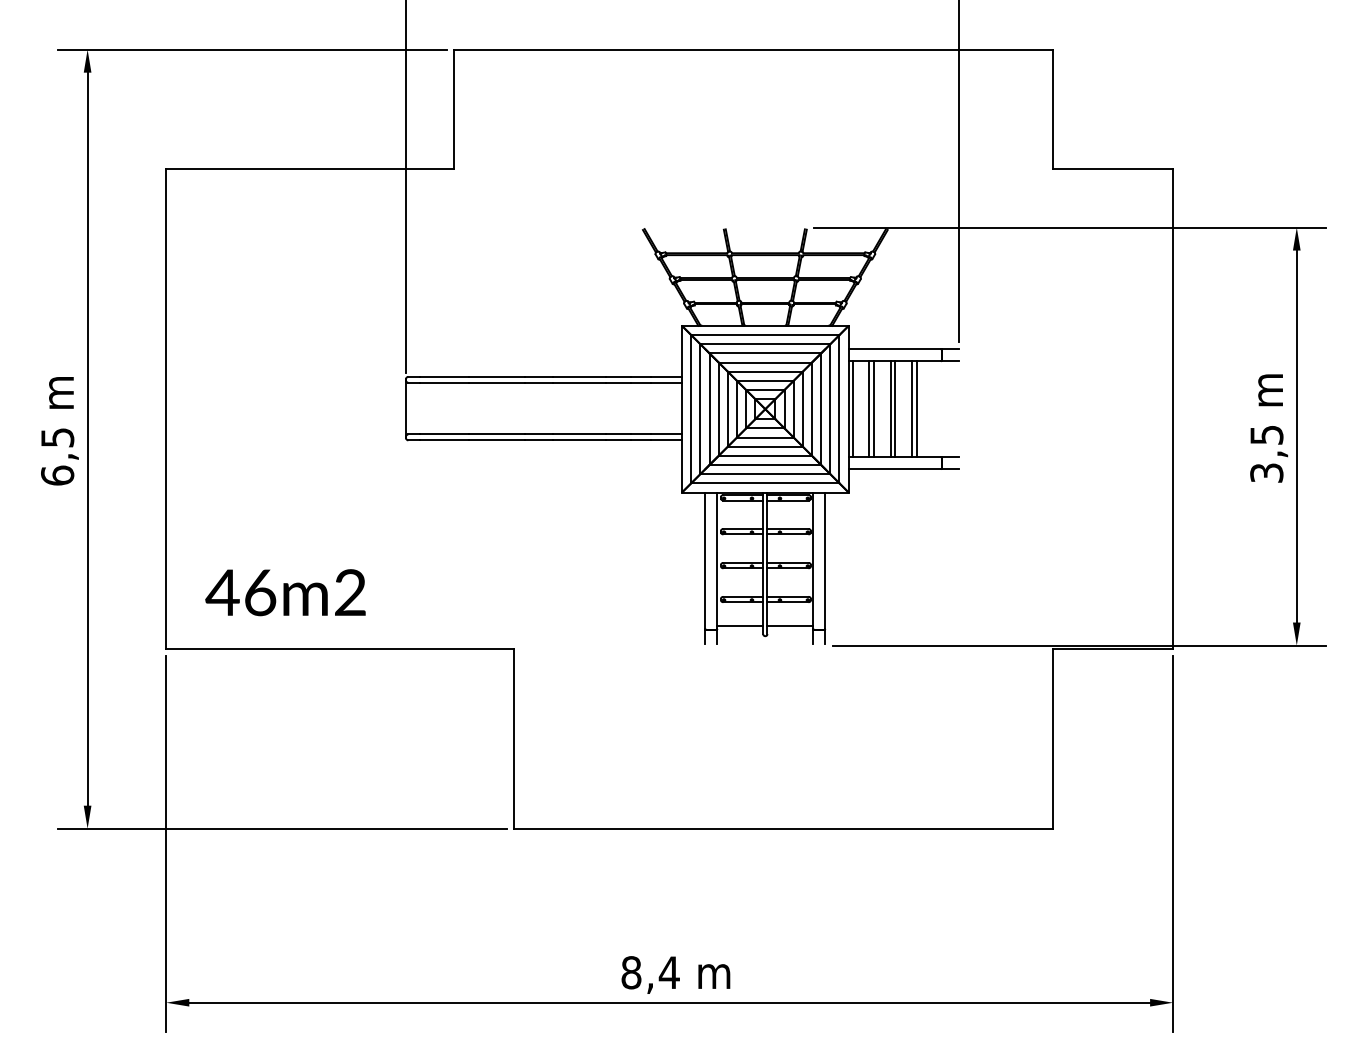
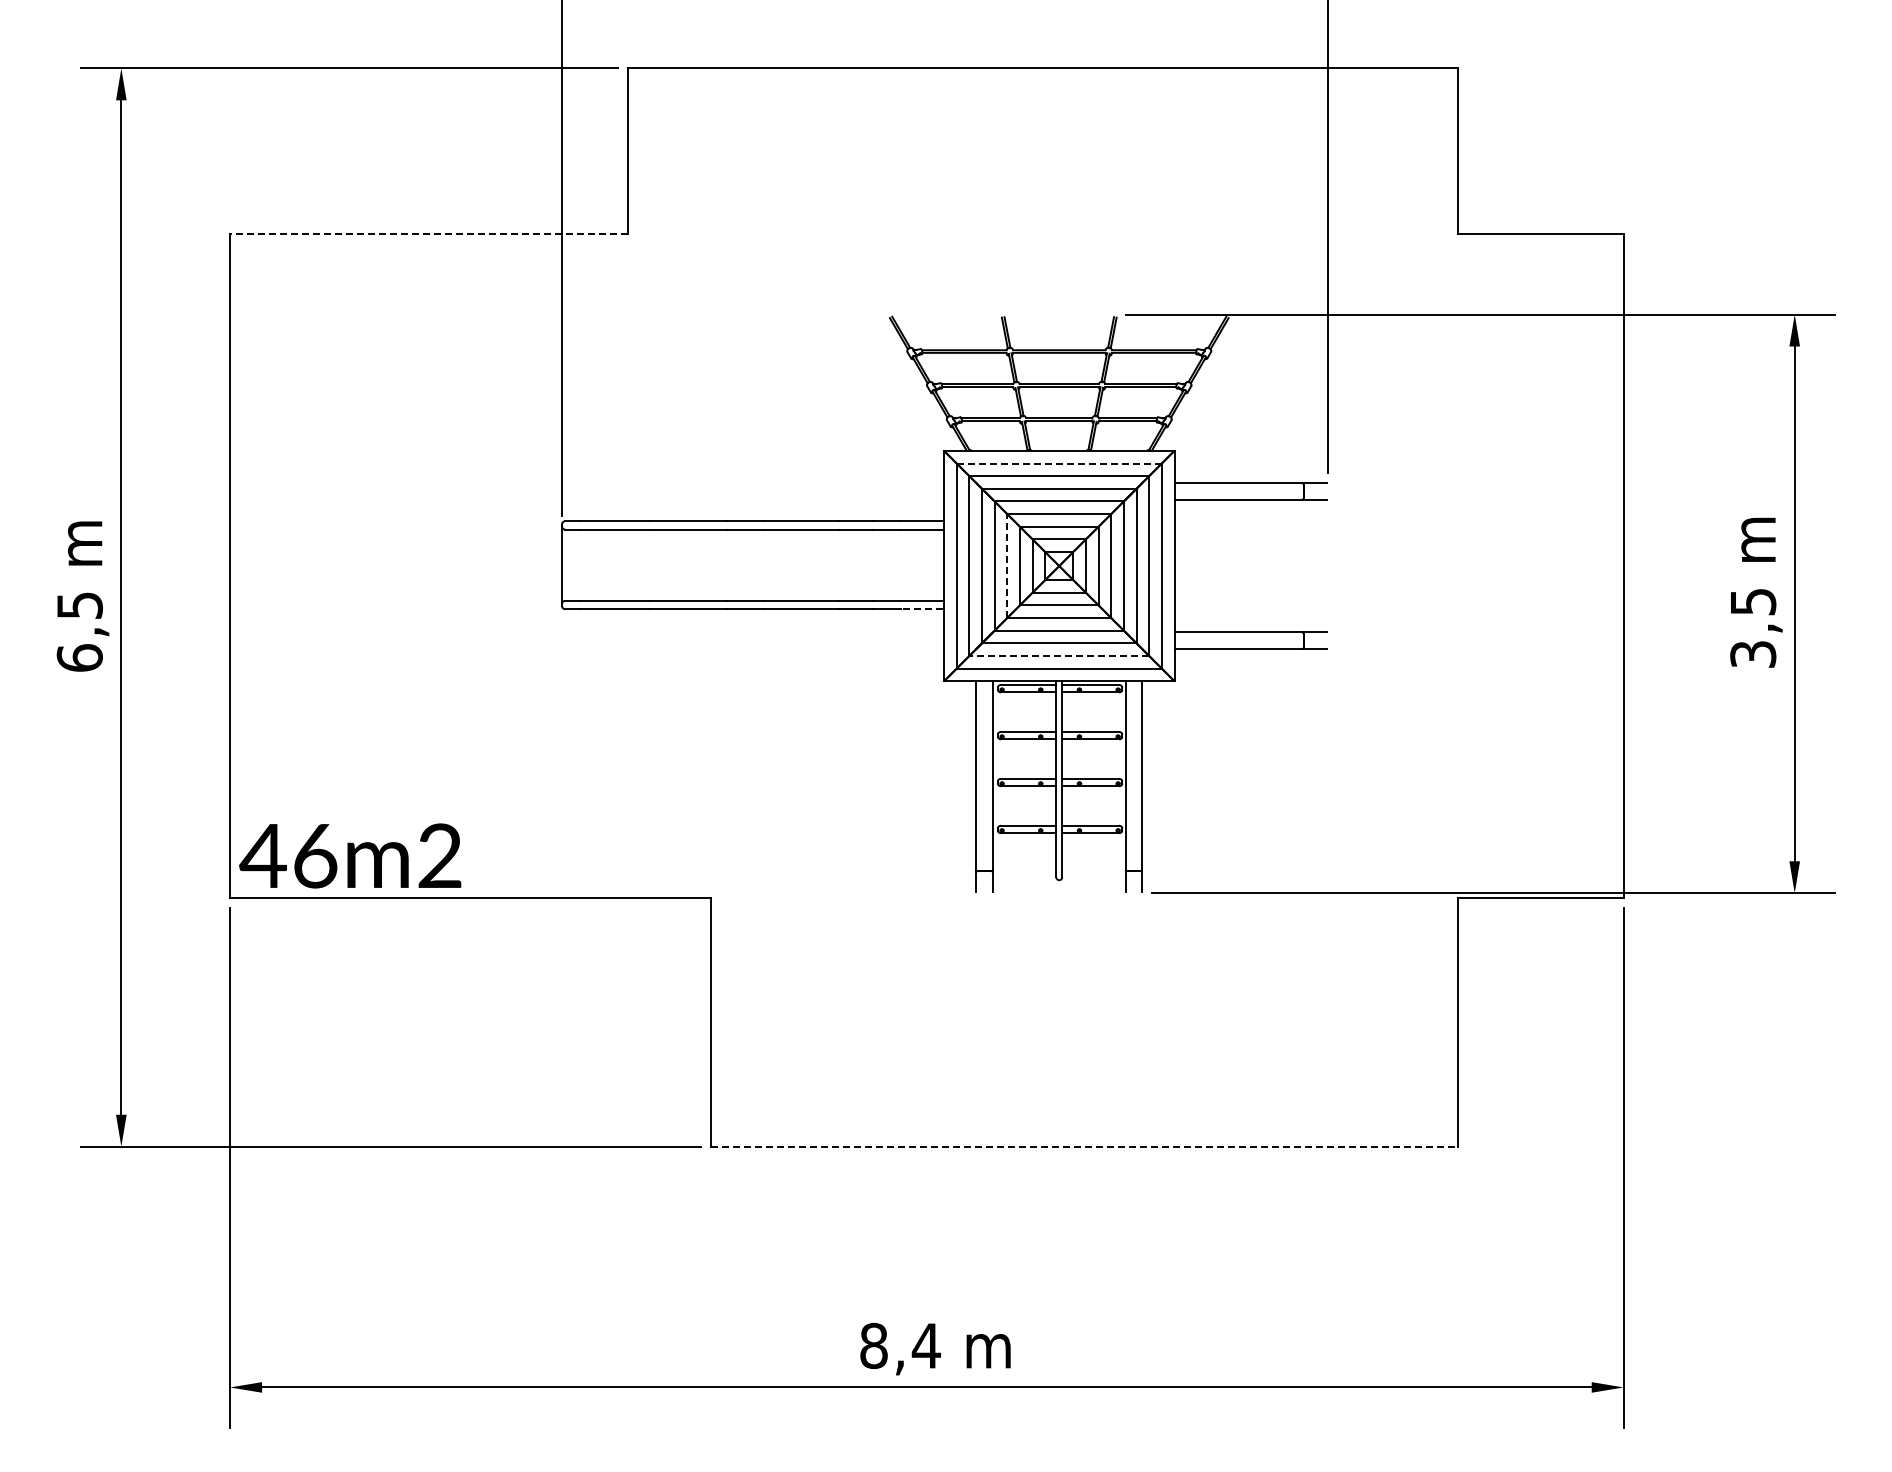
line: (309, 169) -> (428, 234), solid -> dashed
line: (765, 335) -> (1059, 463), solid -> dashed
line: (852, 408) -> (1180, 565), removed
line: (869, 408) -> (1203, 565), removed
line: (873, 408) -> (1209, 565), removed
line: (890, 408) -> (1232, 565), removed
line: (895, 408) -> (1239, 565), removed
line: (912, 408) -> (1262, 565), removed
line: (916, 408) -> (1268, 565), removed
line: (727, 409) -> (1007, 566), solid -> dashed
line: (665, 440) -> (921, 609), solid -> dashed
line: (765, 473) -> (1059, 655), solid -> dashed
text: (285, 592) -> (350, 855), moved
line: (740, 626) -> (1024, 866), removed
line: (790, 626) -> (1093, 866), removed
line: (783, 828) -> (1084, 1146), solid -> dashed

